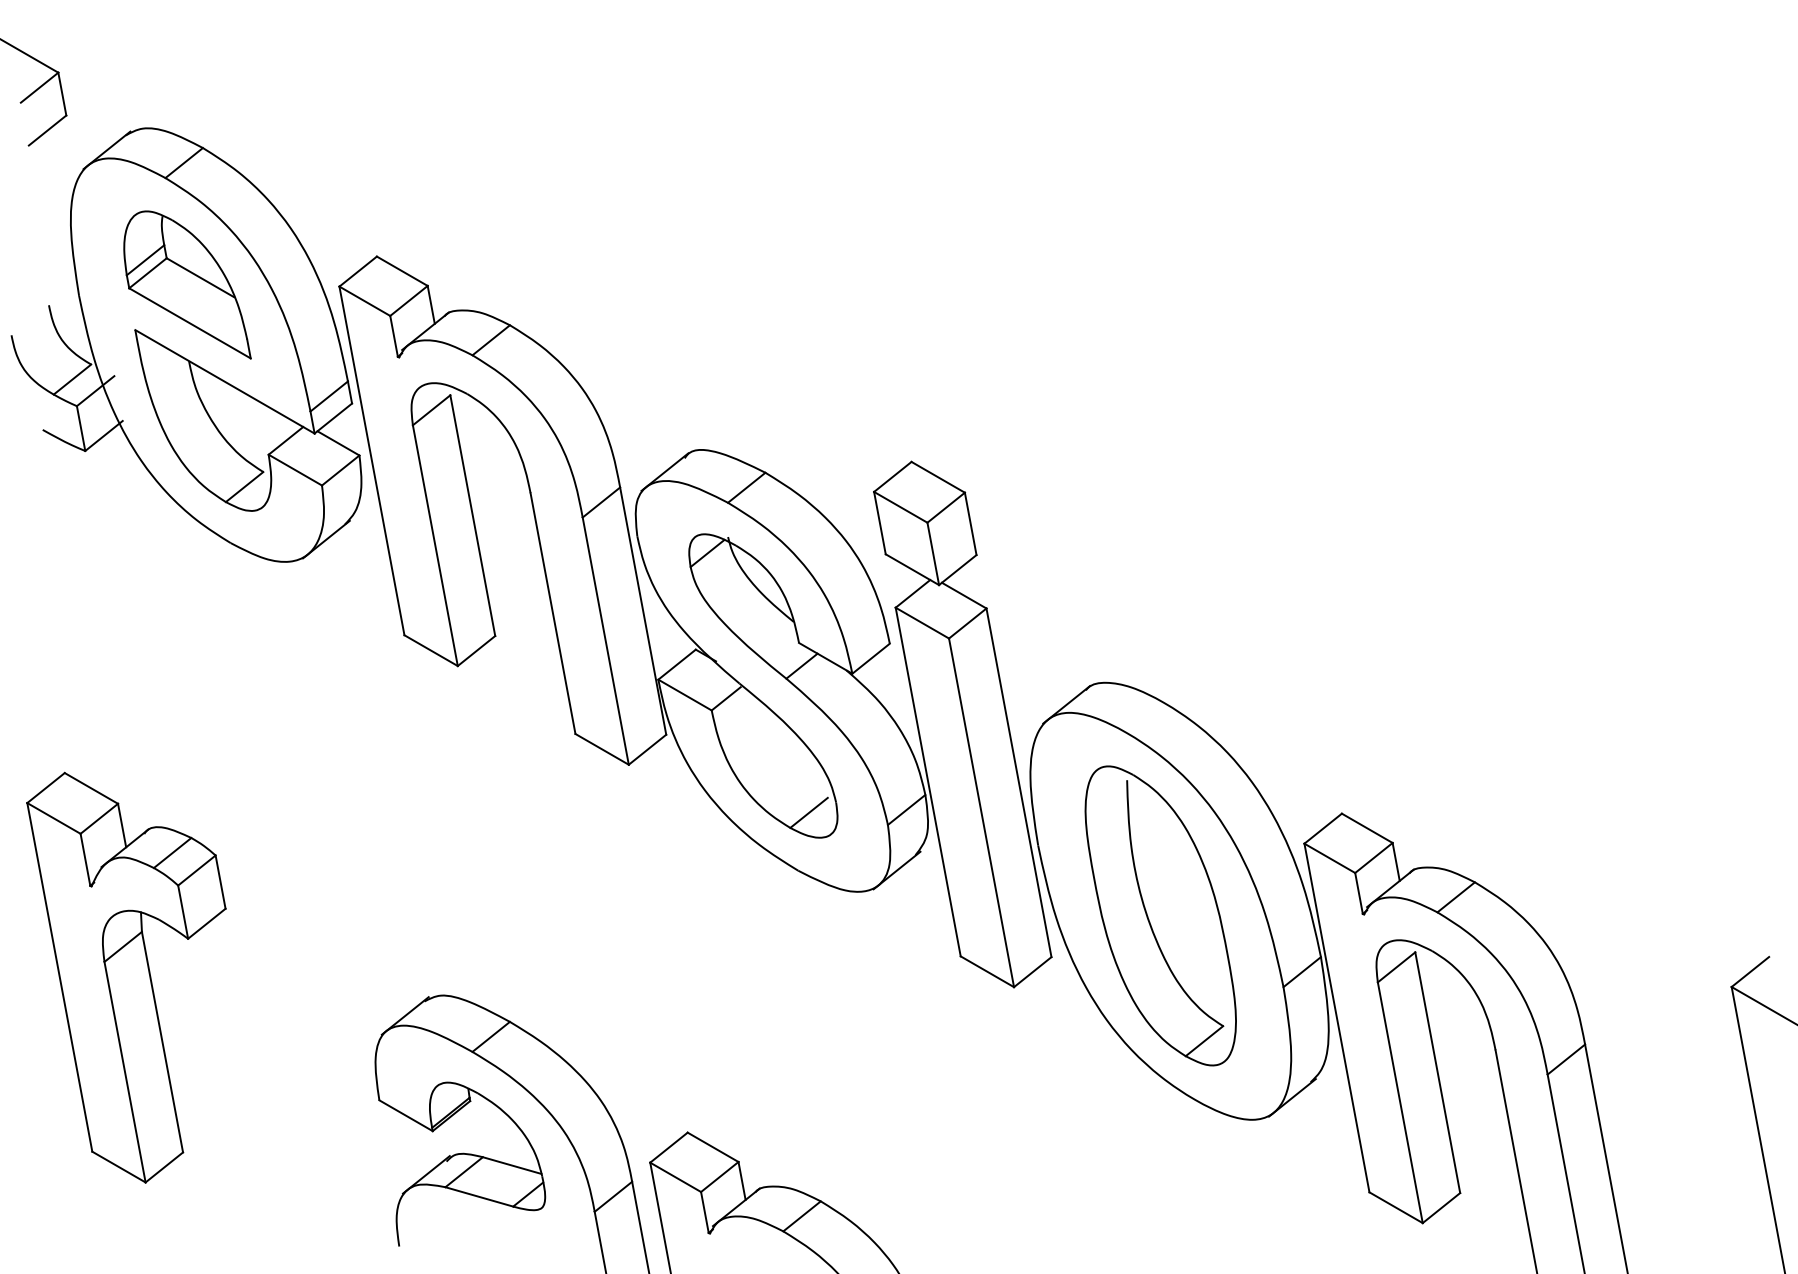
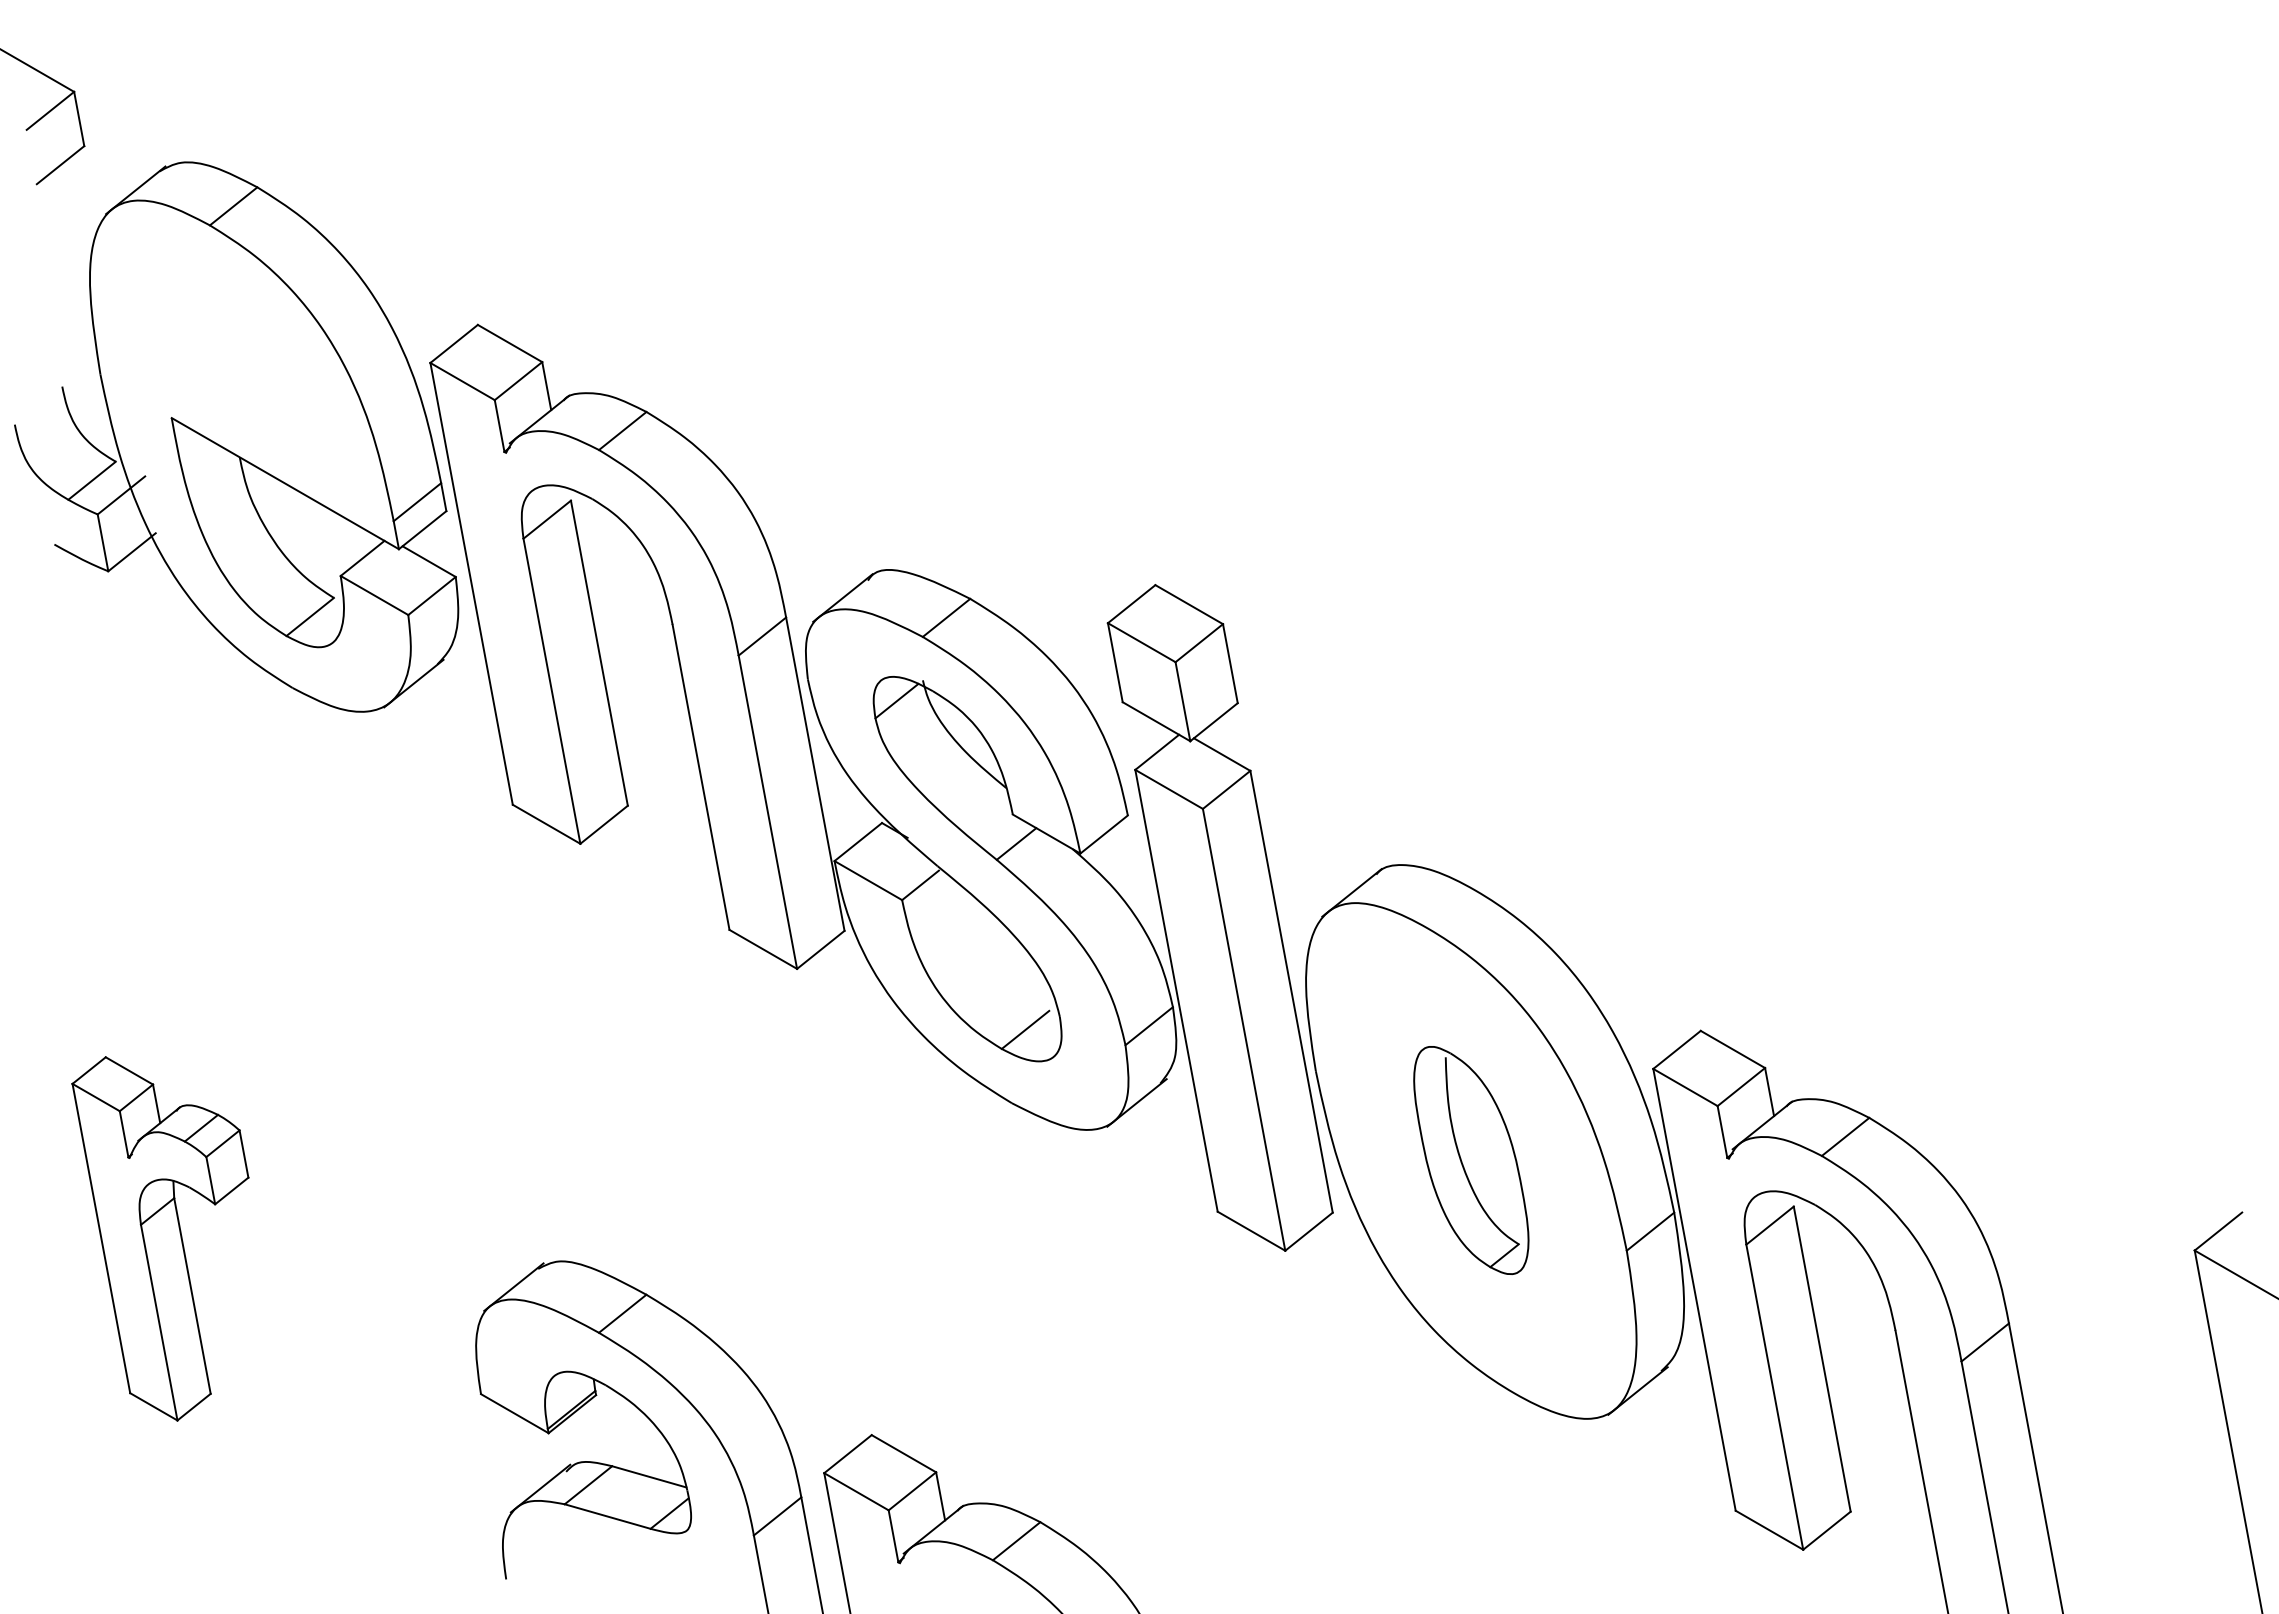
part: (187, 284) -> (237, 360), removed
part: (1160, 915) -> (1471, 1160), size x0.6
part: (126, 977) -> (160, 1238), size x0.7

